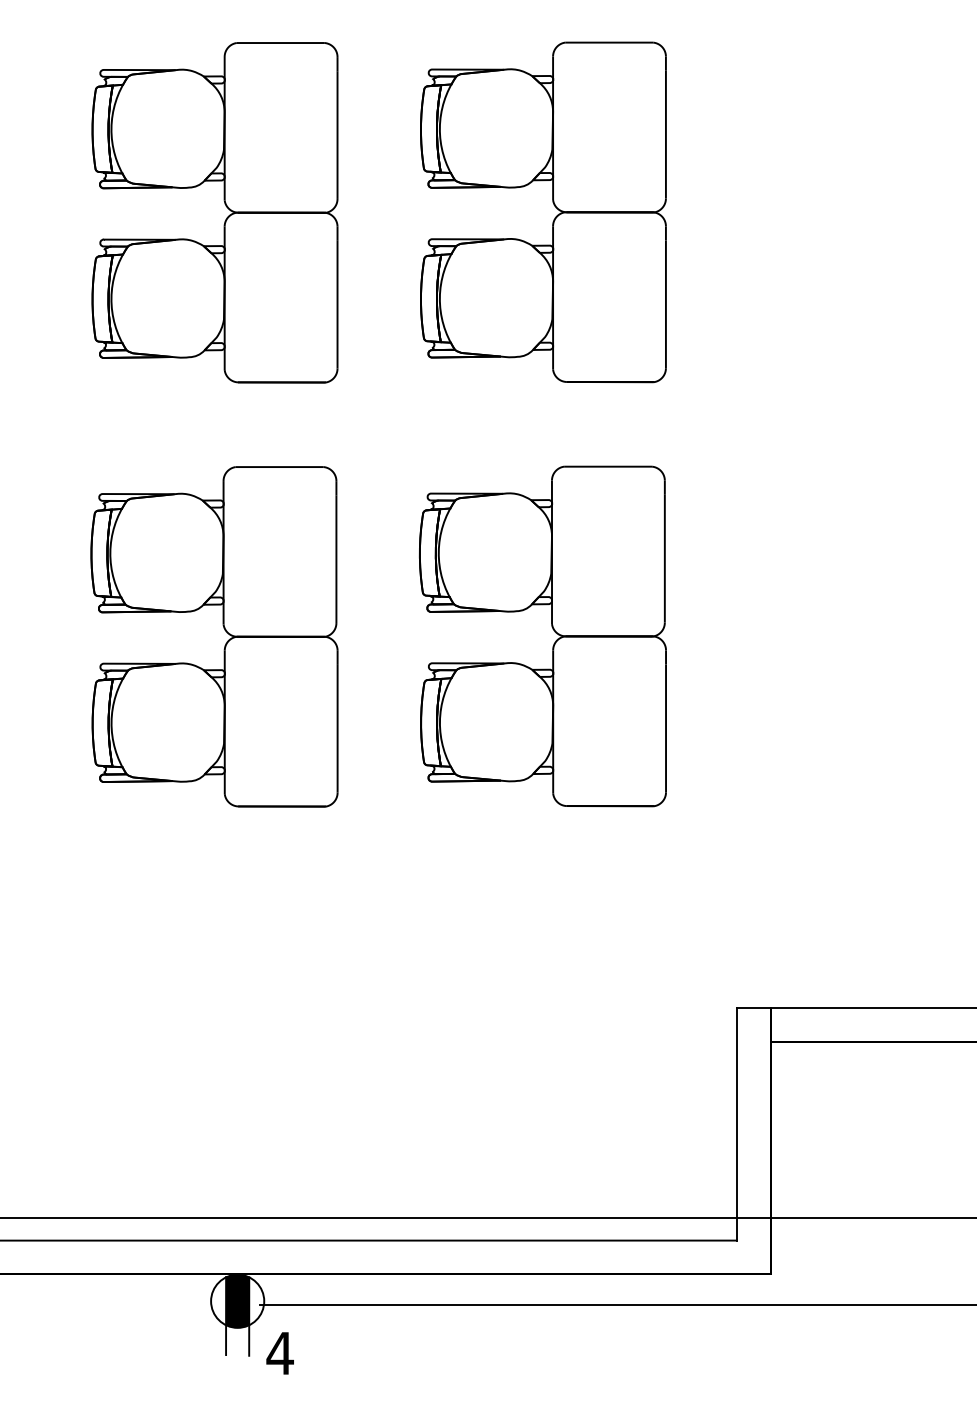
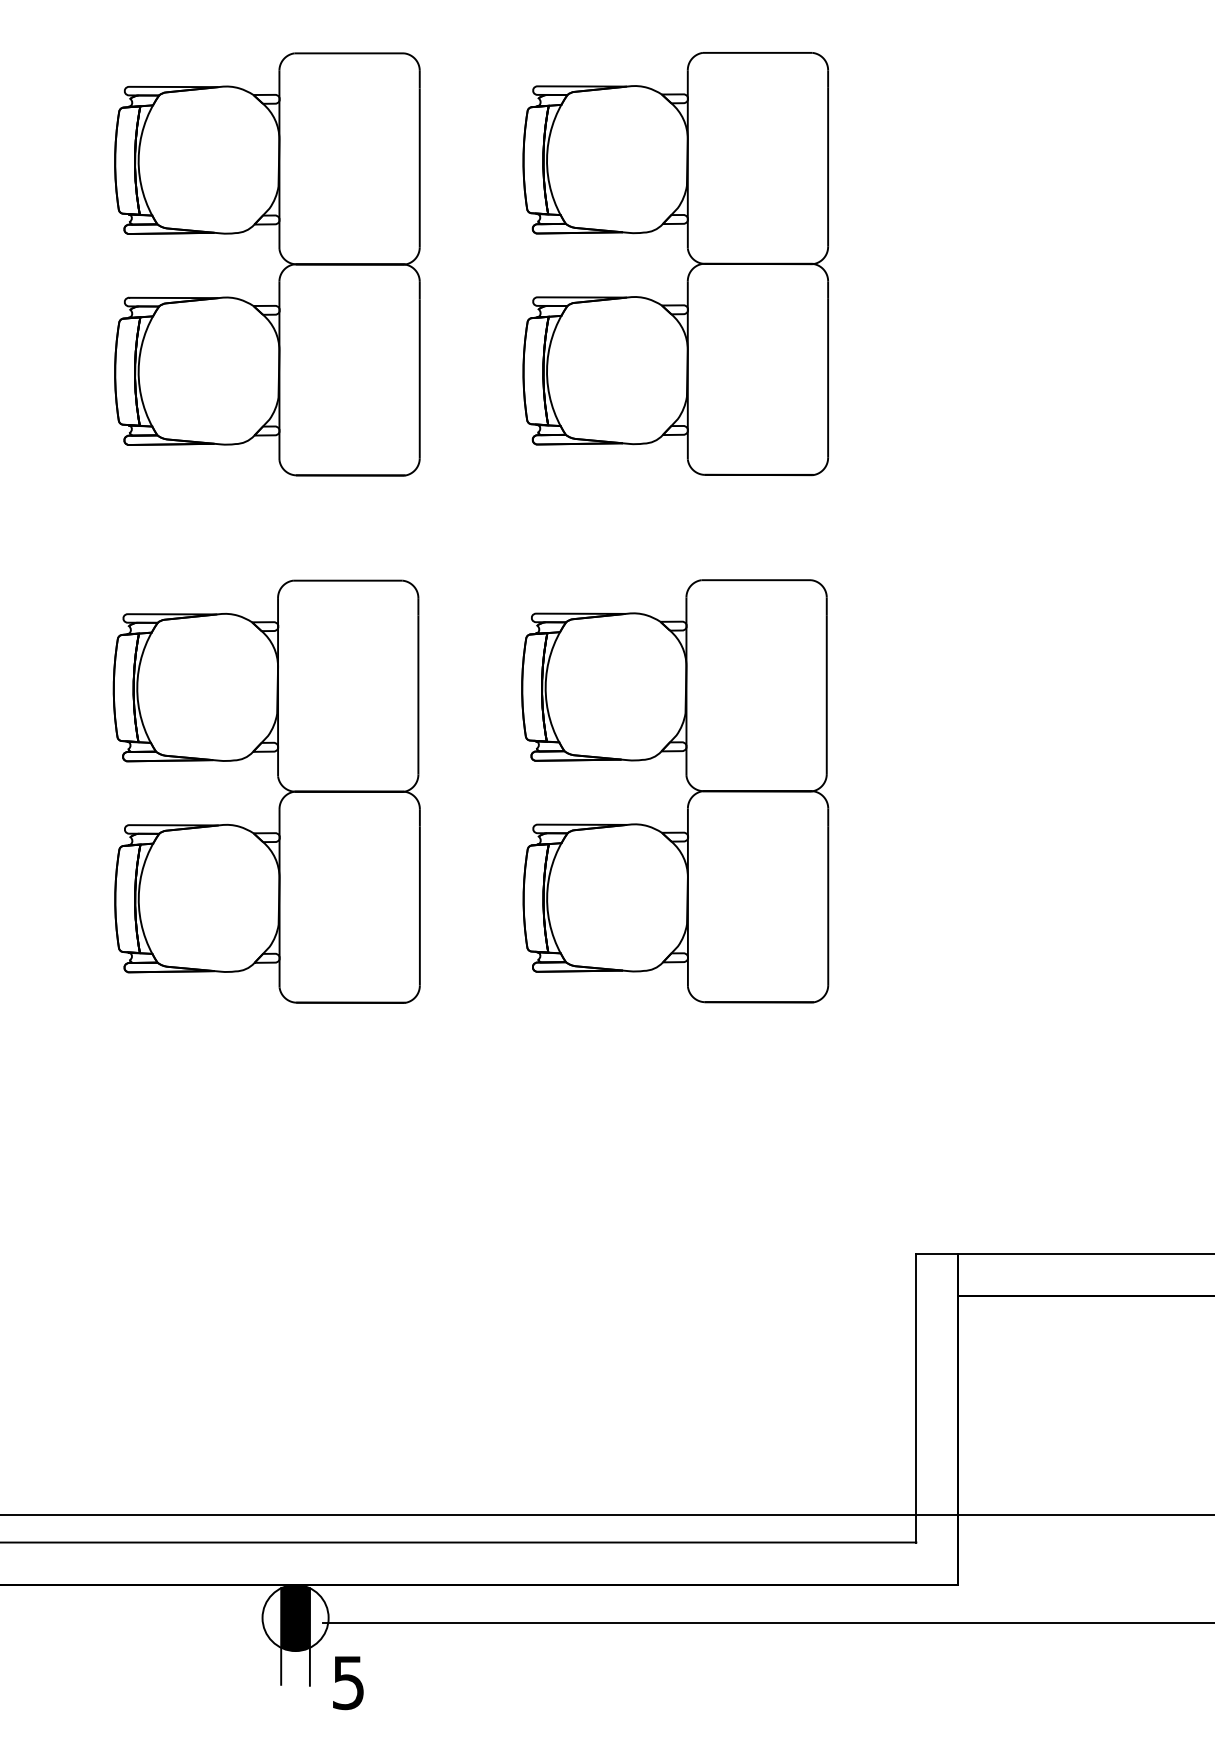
text: (280, 1353) -> (348, 1683), 4 -> 5

